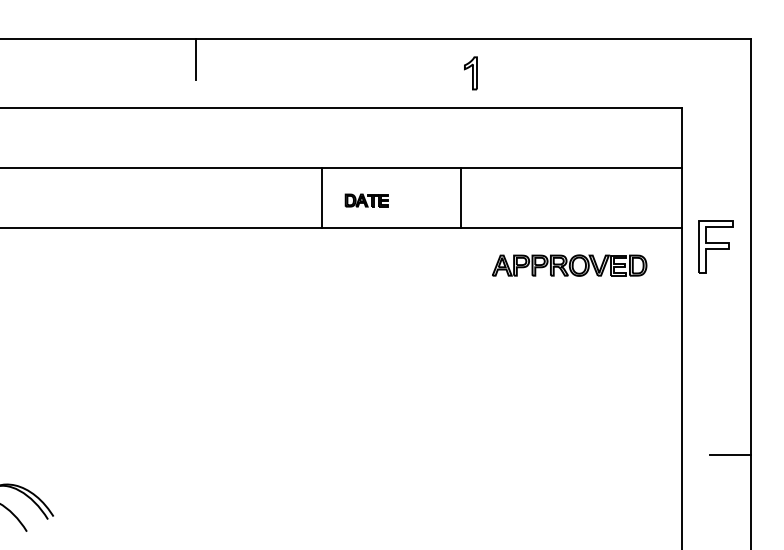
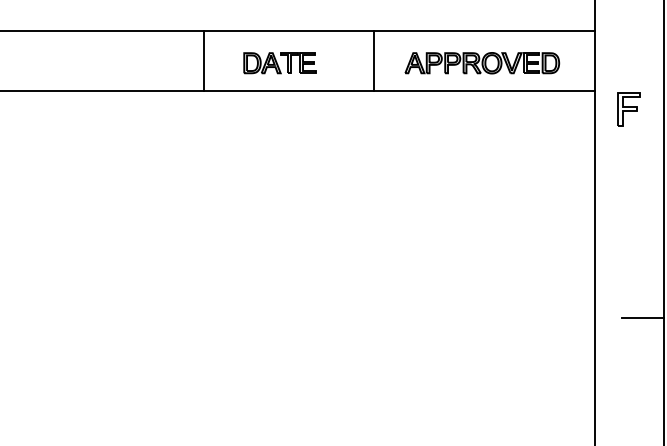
line: (321, 198) -> (203, 61), moved
part: (366, 200) -> (279, 63), size x1.67
part: (716, 246) -> (629, 109), size x0.62
part: (569, 265) -> (482, 63), moved

